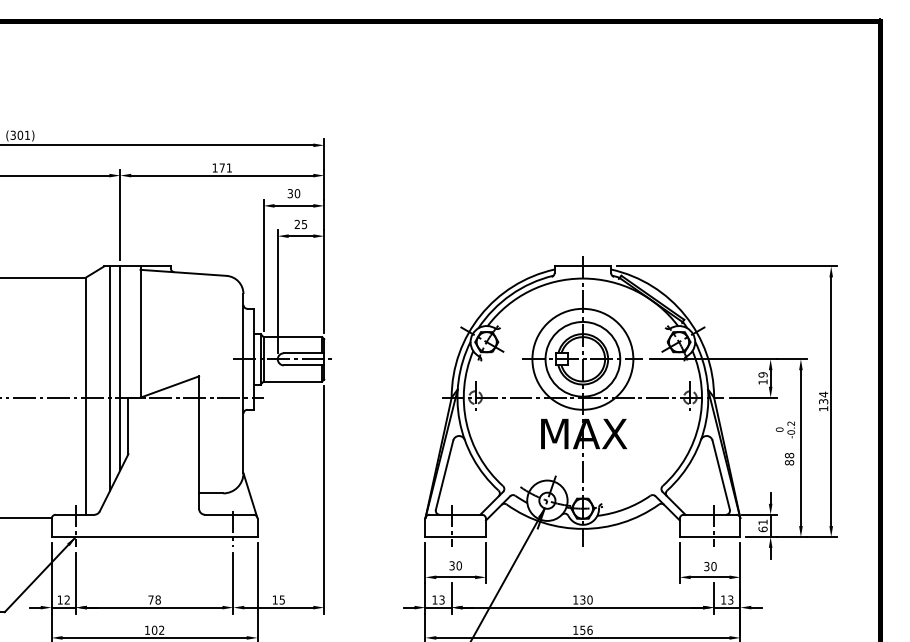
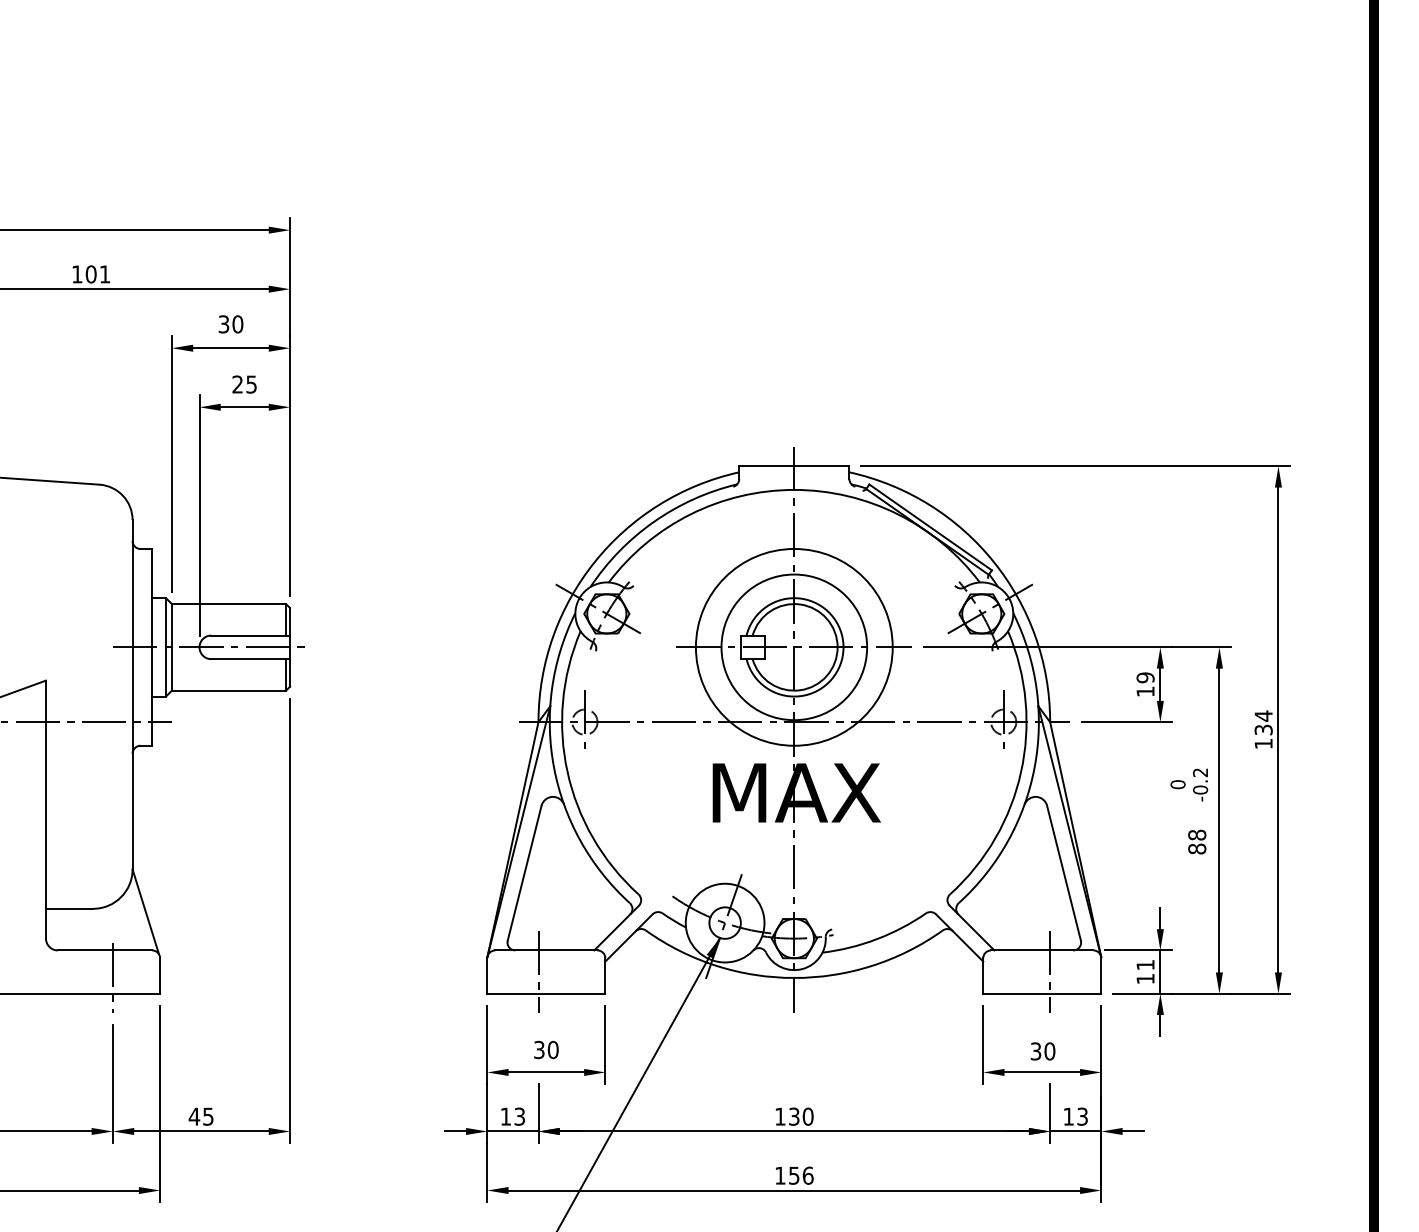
text: (221, 167) -> (89, 273), 171 -> 101
text: (762, 529) -> (1144, 979), 61 -> 11
text: (275, 599) -> (195, 1115), 15 -> 45

